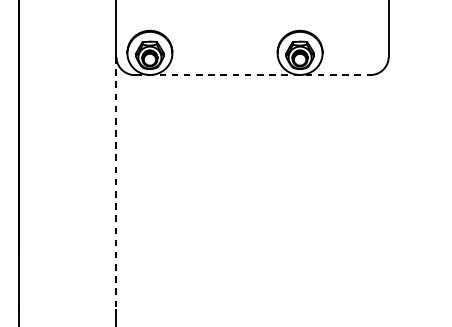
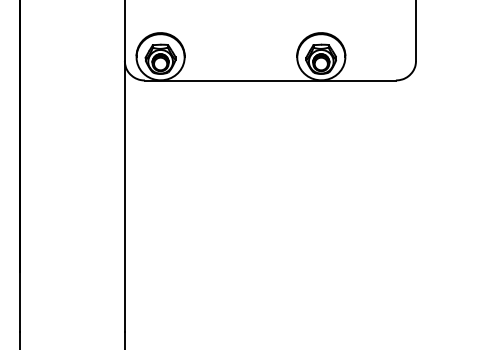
line: (252, 75) -> (270, 80), dashed -> solid
line: (116, 184) -> (124, 197), dashed -> solid

